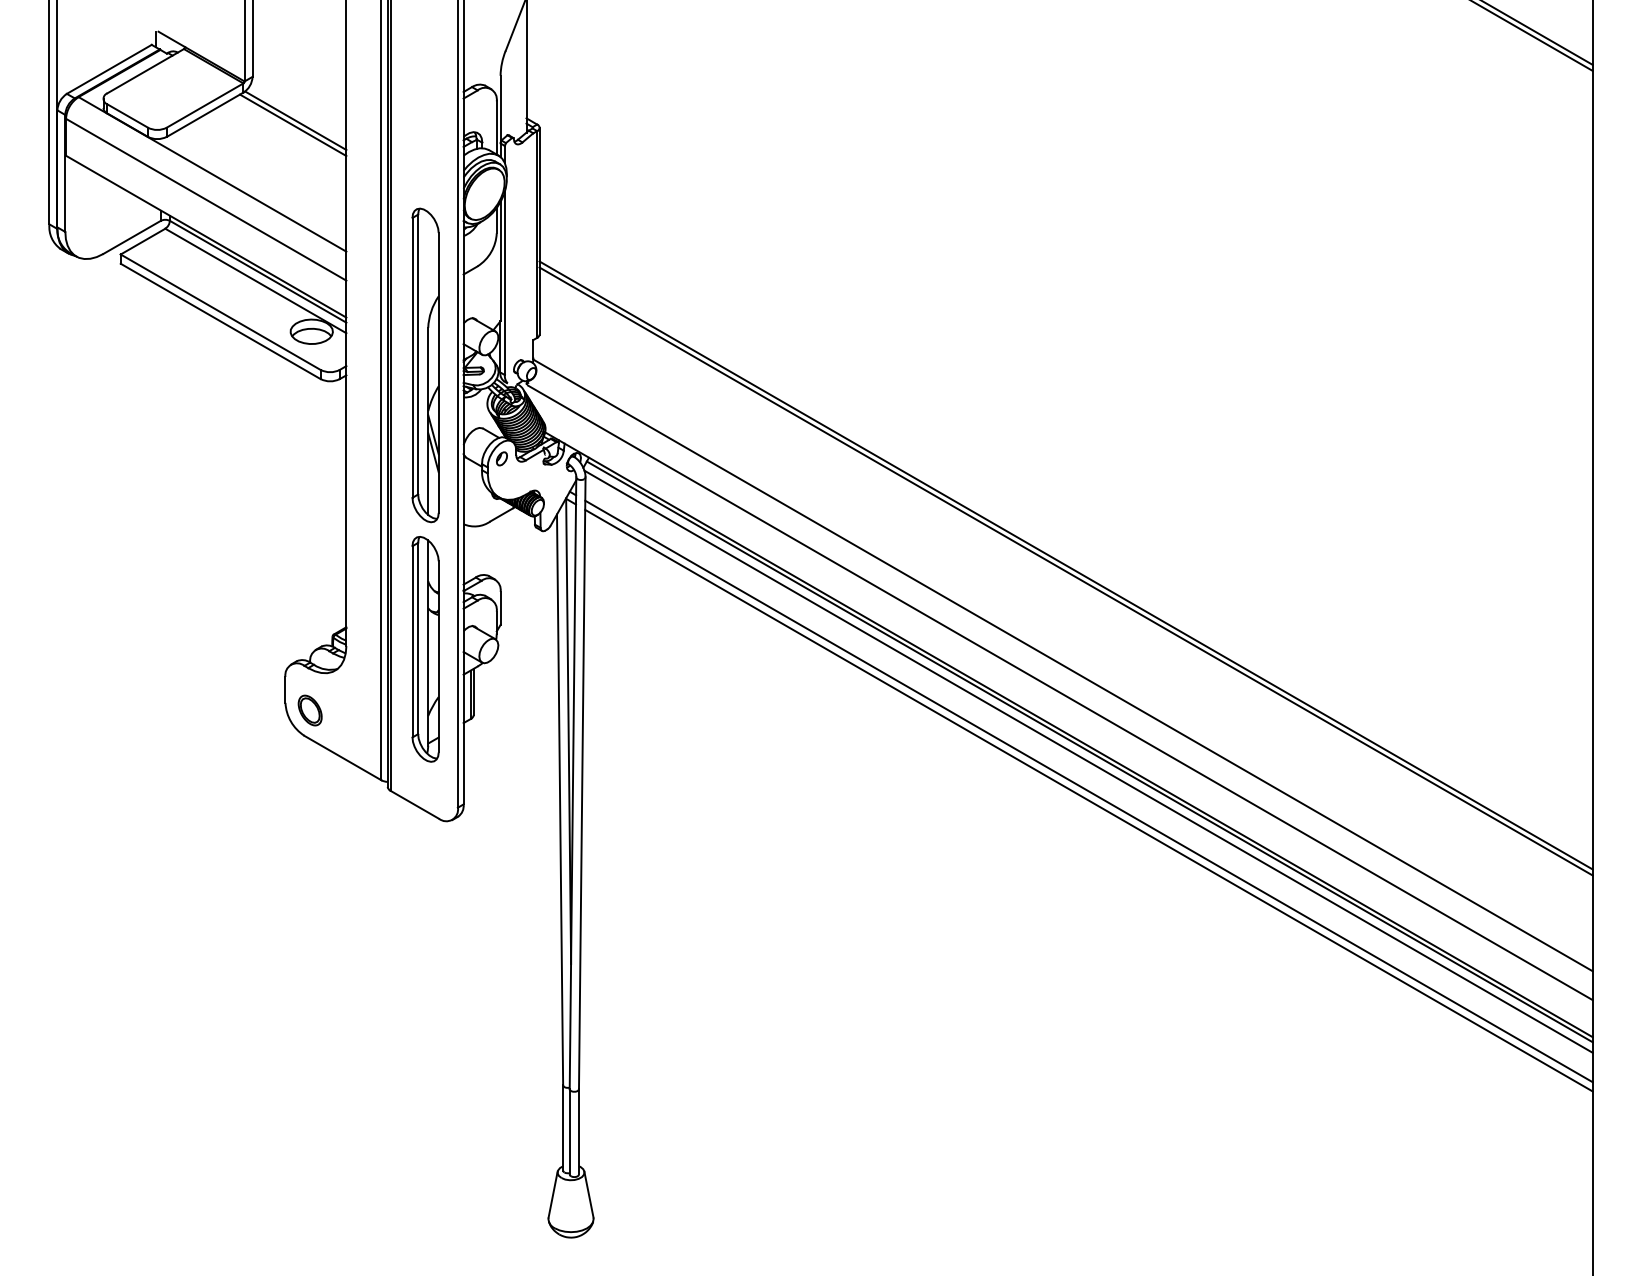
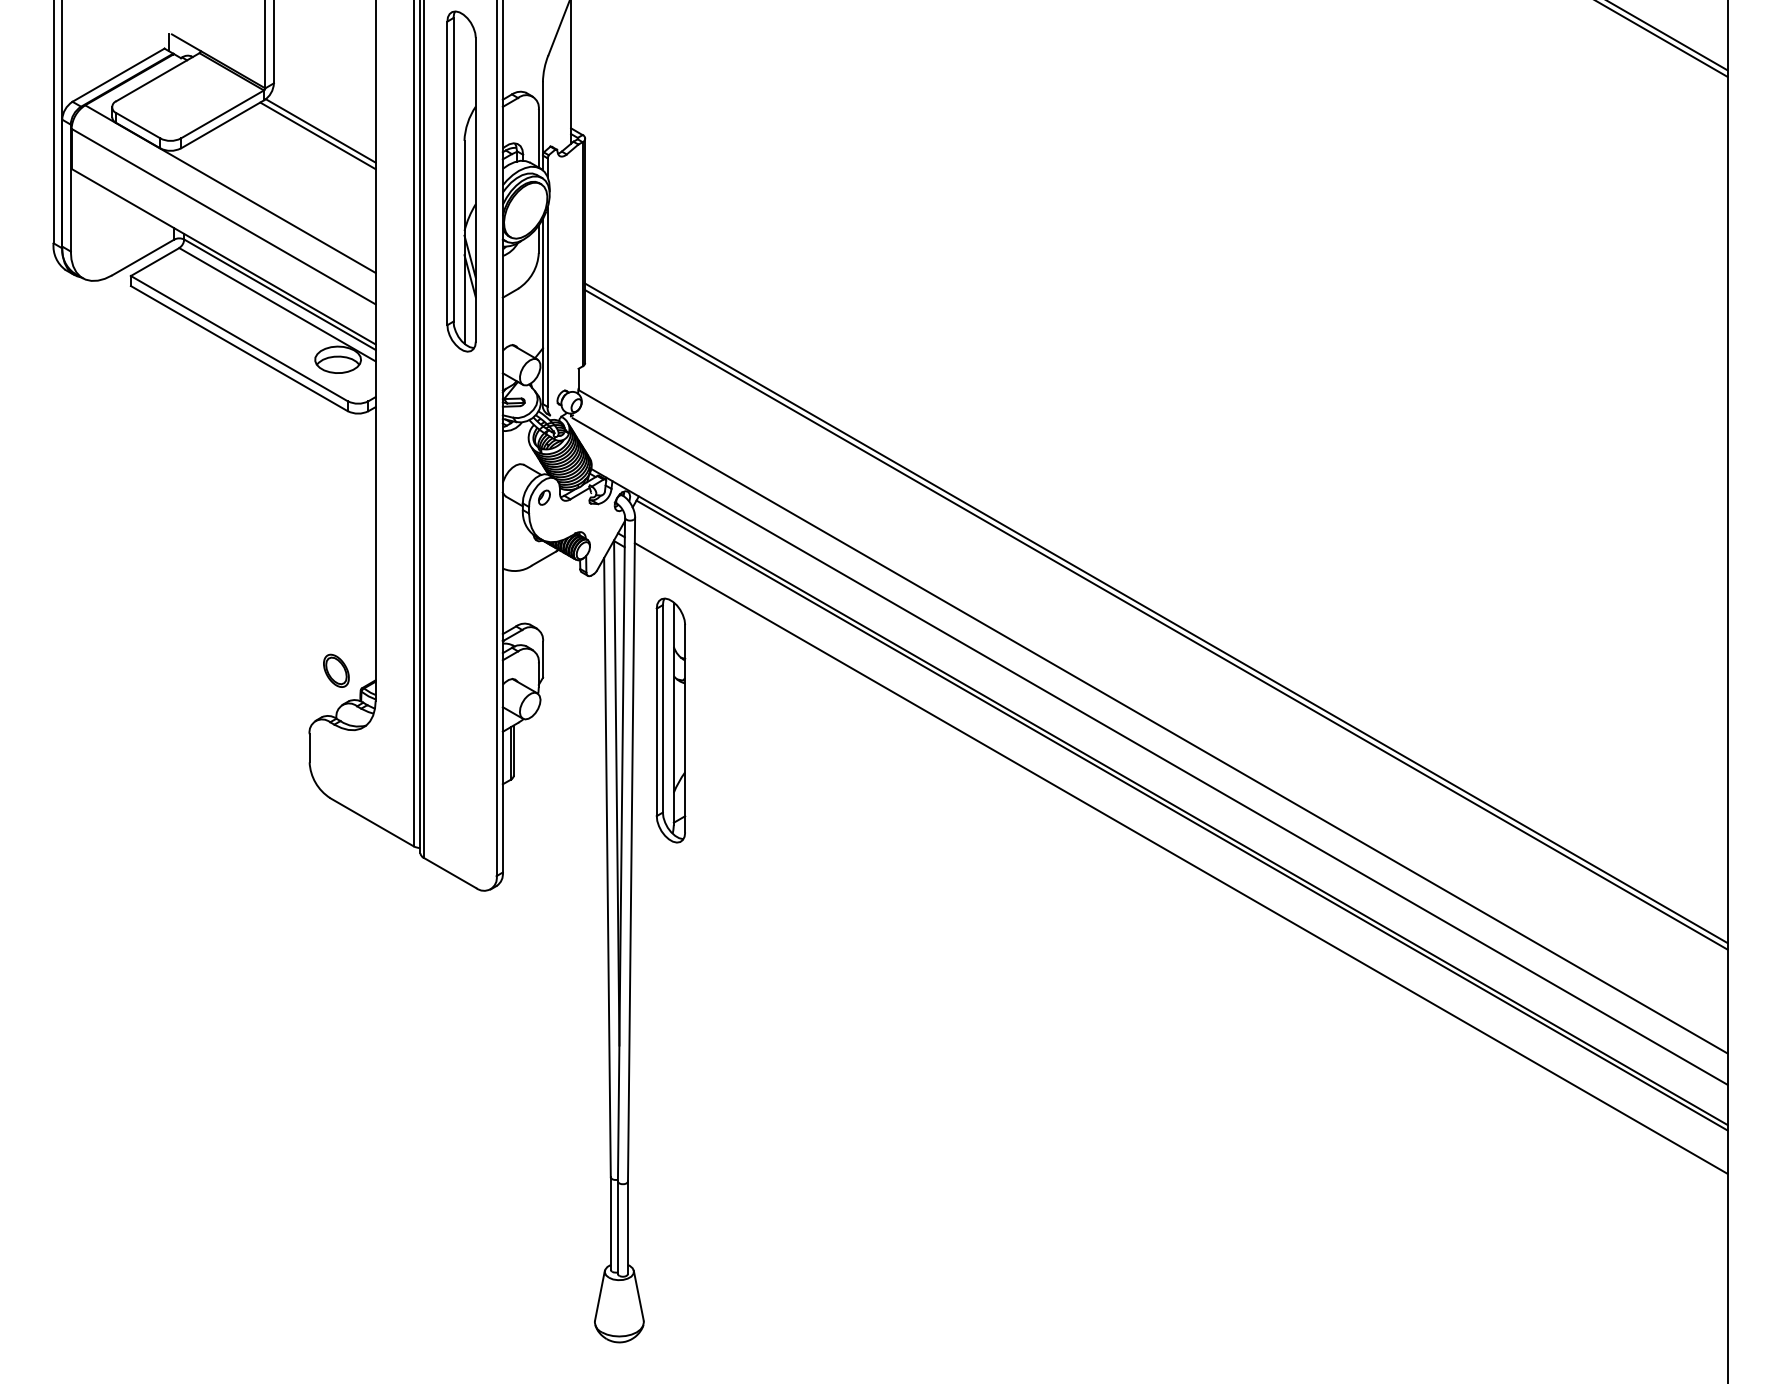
part: (425, 365) -> (461, 181), moved
part: (425, 649) -> (670, 720), moved
part: (309, 710) -> (335, 670), moved
line: (1088, 761) -> (1180, 825), removed
line: (1088, 800) -> (1180, 868), removed

